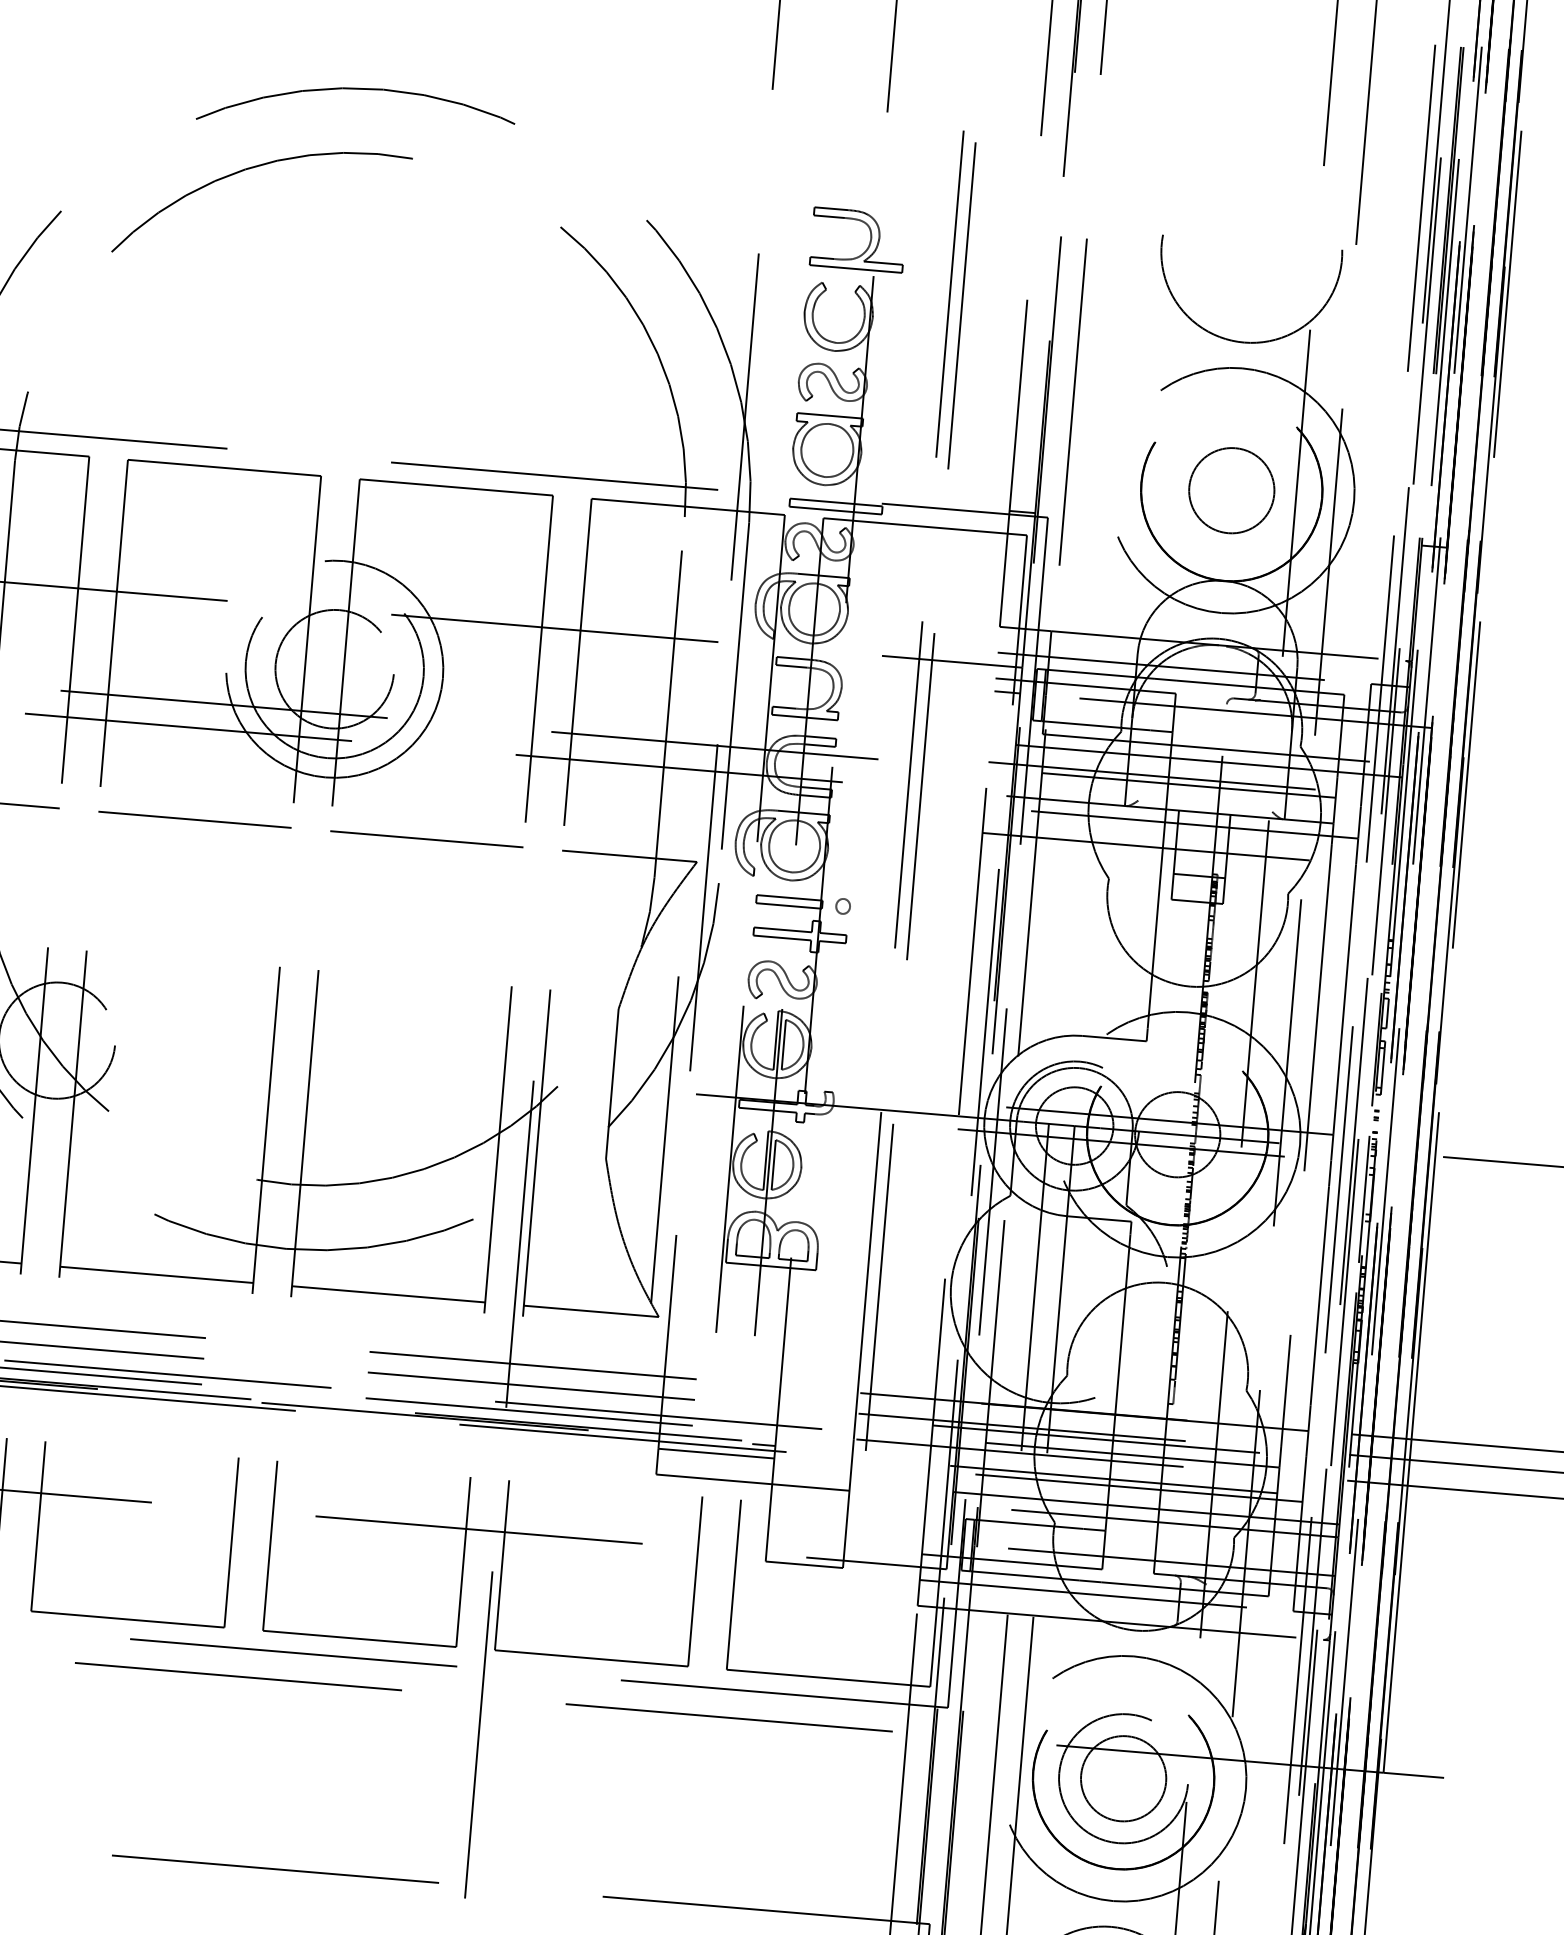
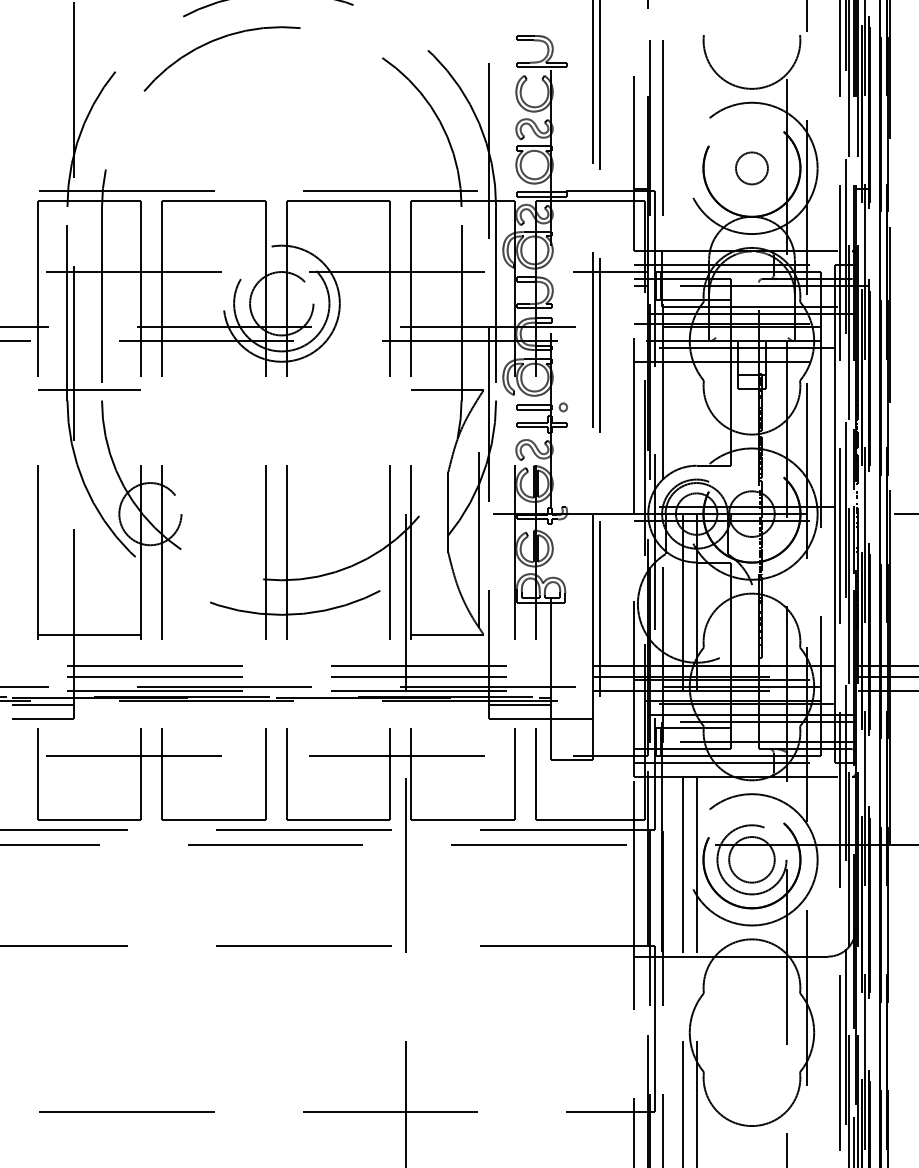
circle: (1230, 490) -> (751, 168), size x0.7
line: (193, 820) -> (213, 390), removed
line: (426, 839) -> (338, 390), removed
line: (155, 1274) -> (213, 634), removed
line: (388, 1294) -> (338, 634), removed

